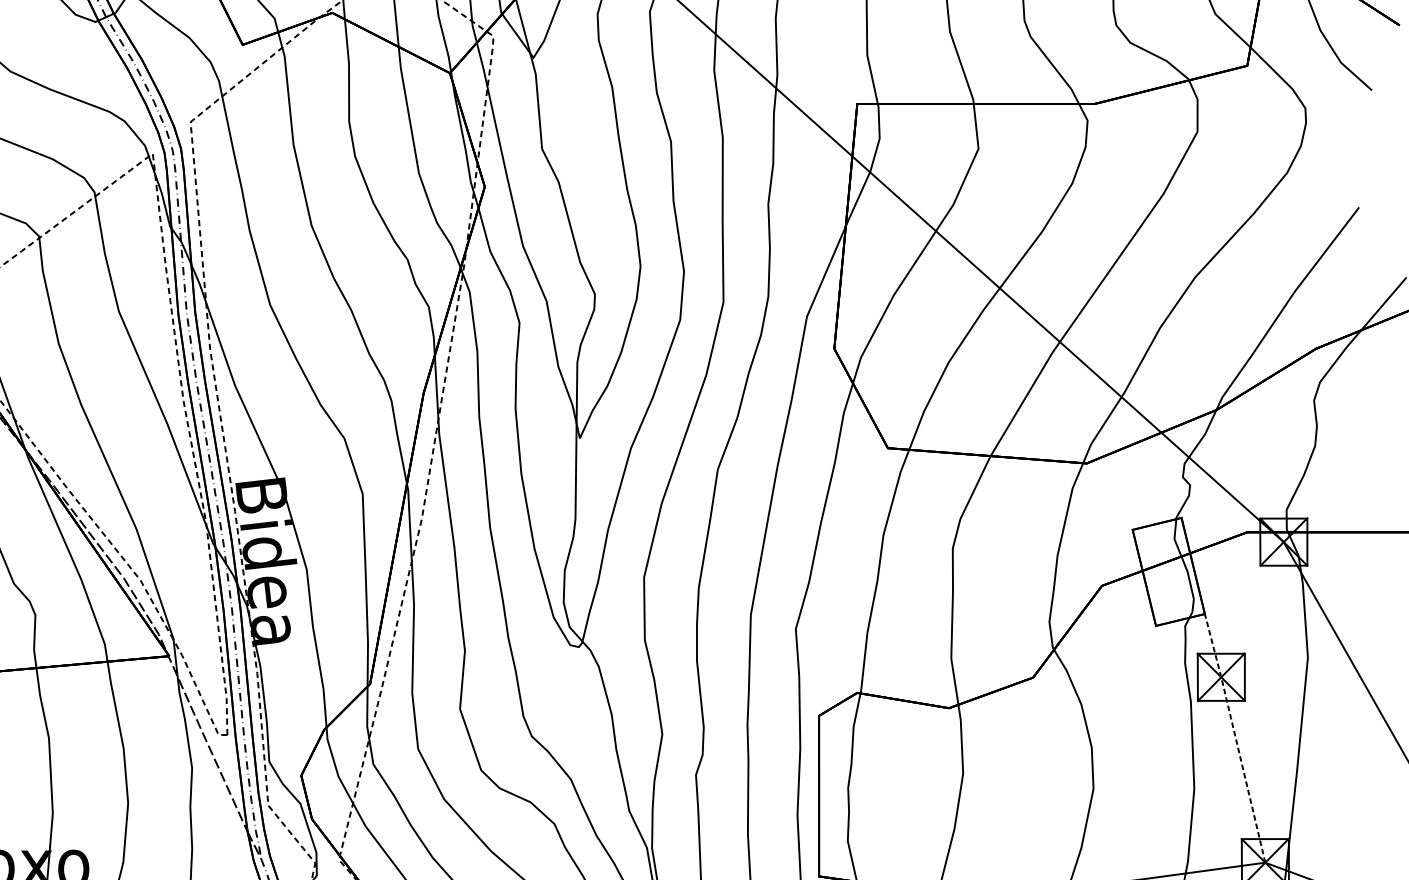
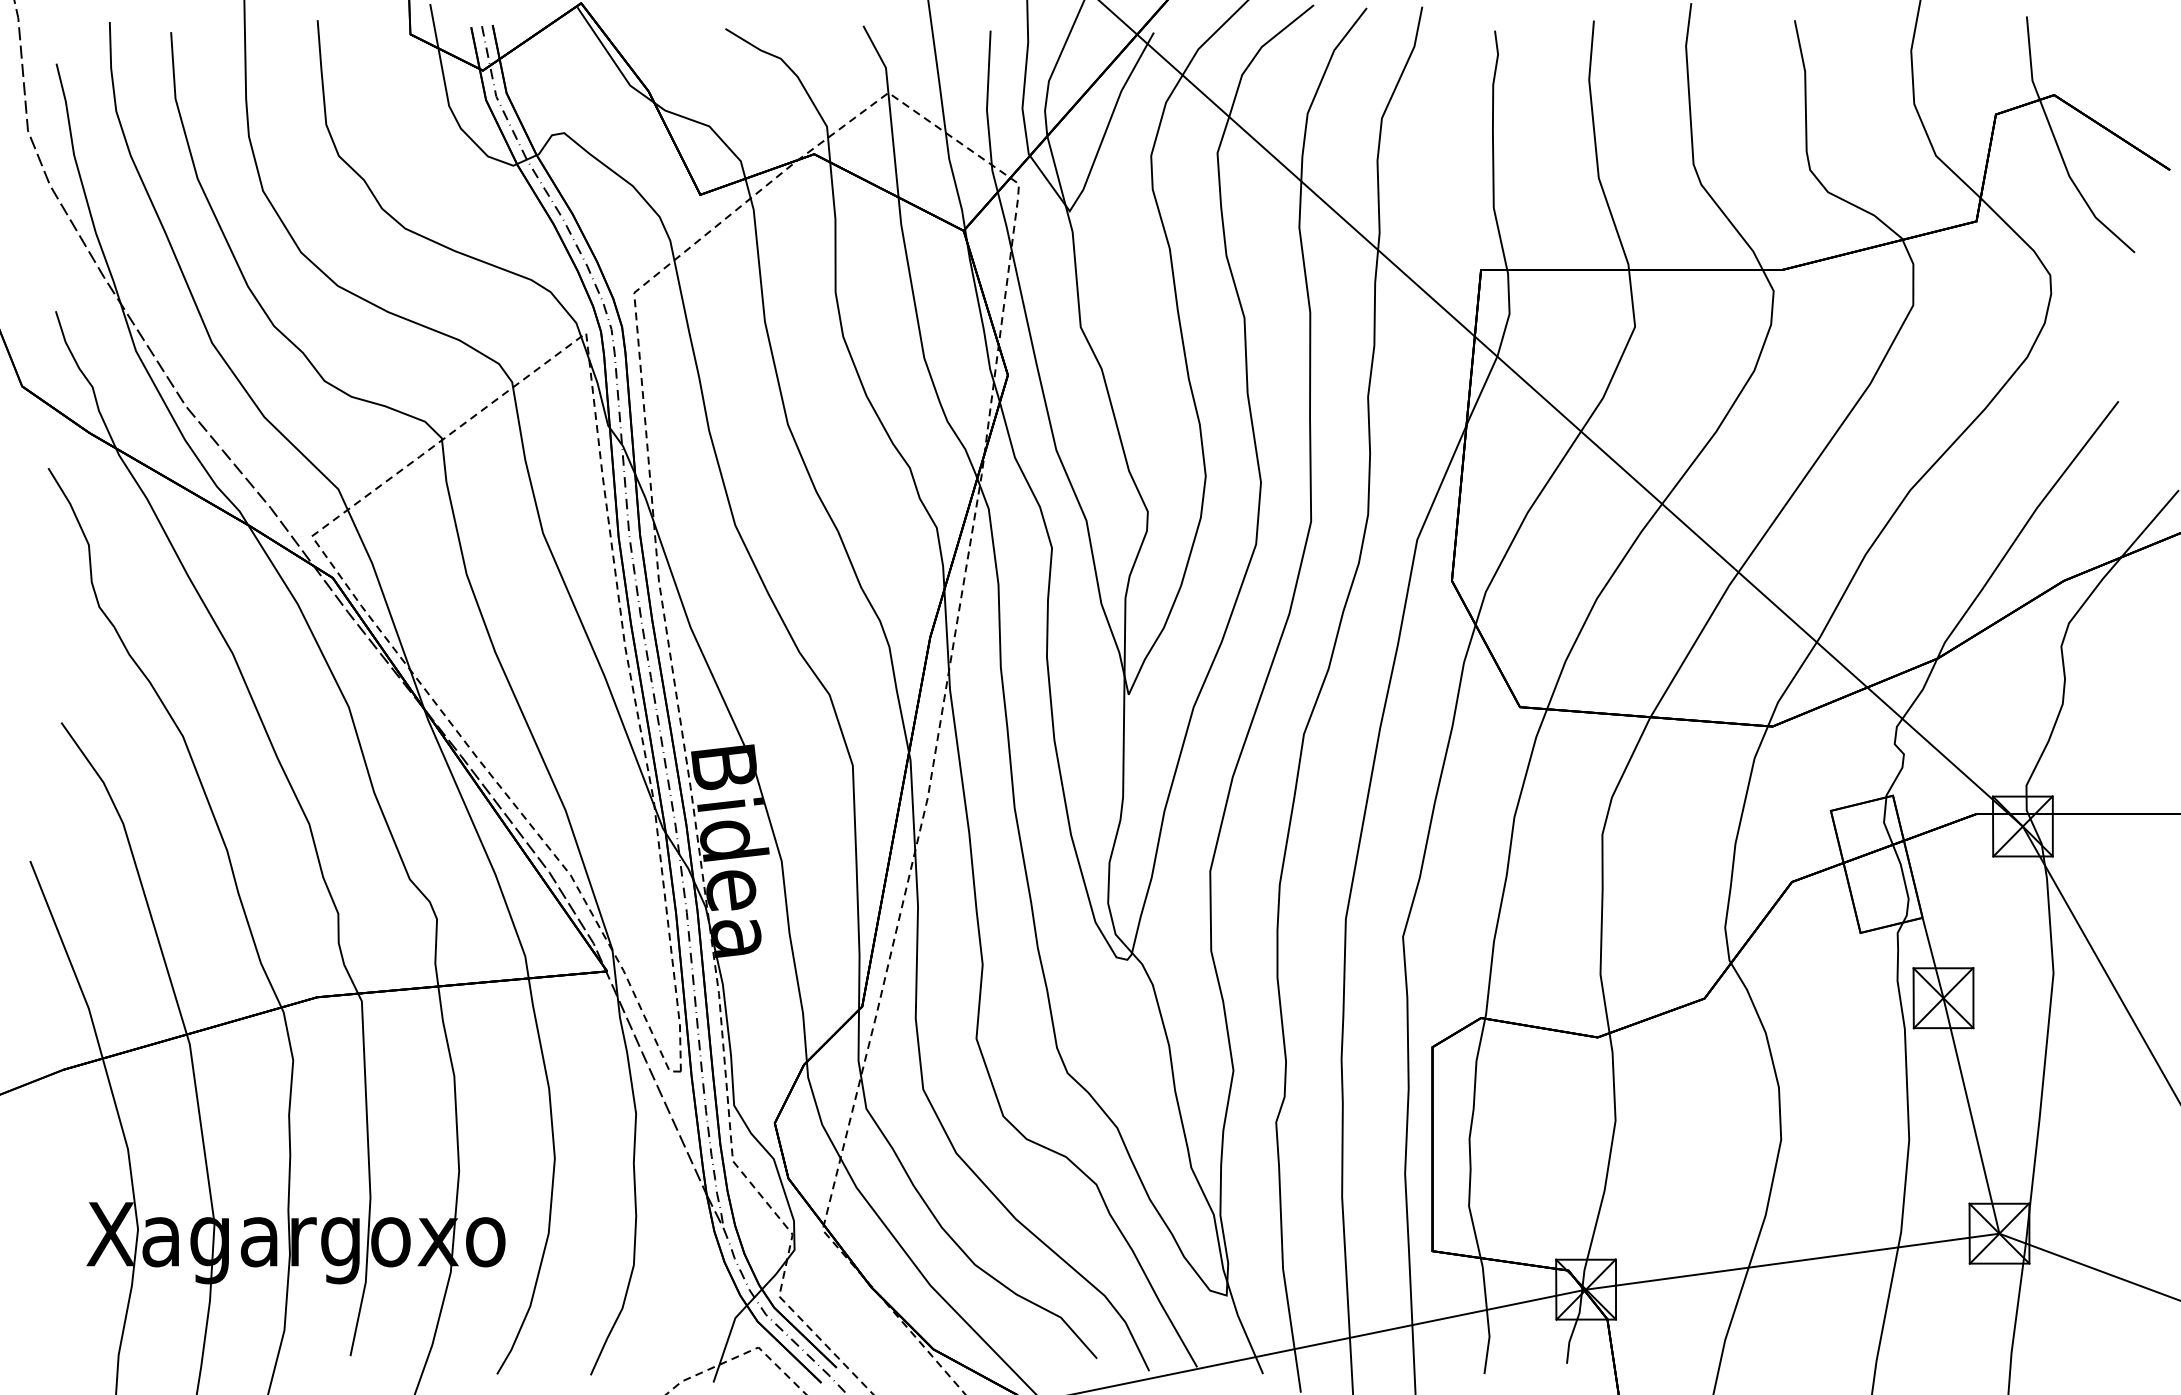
line: (1235, 737) -> (1961, 1074), dashed -> solid

